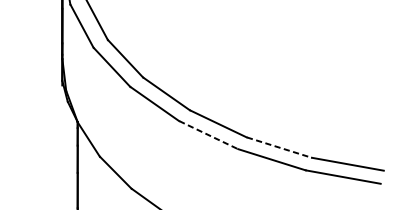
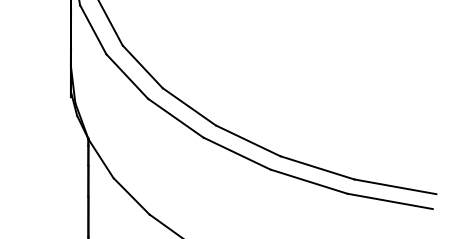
line: (208, 134) -> (237, 153), dashed -> solid
line: (279, 147) -> (317, 167), dashed -> solid

